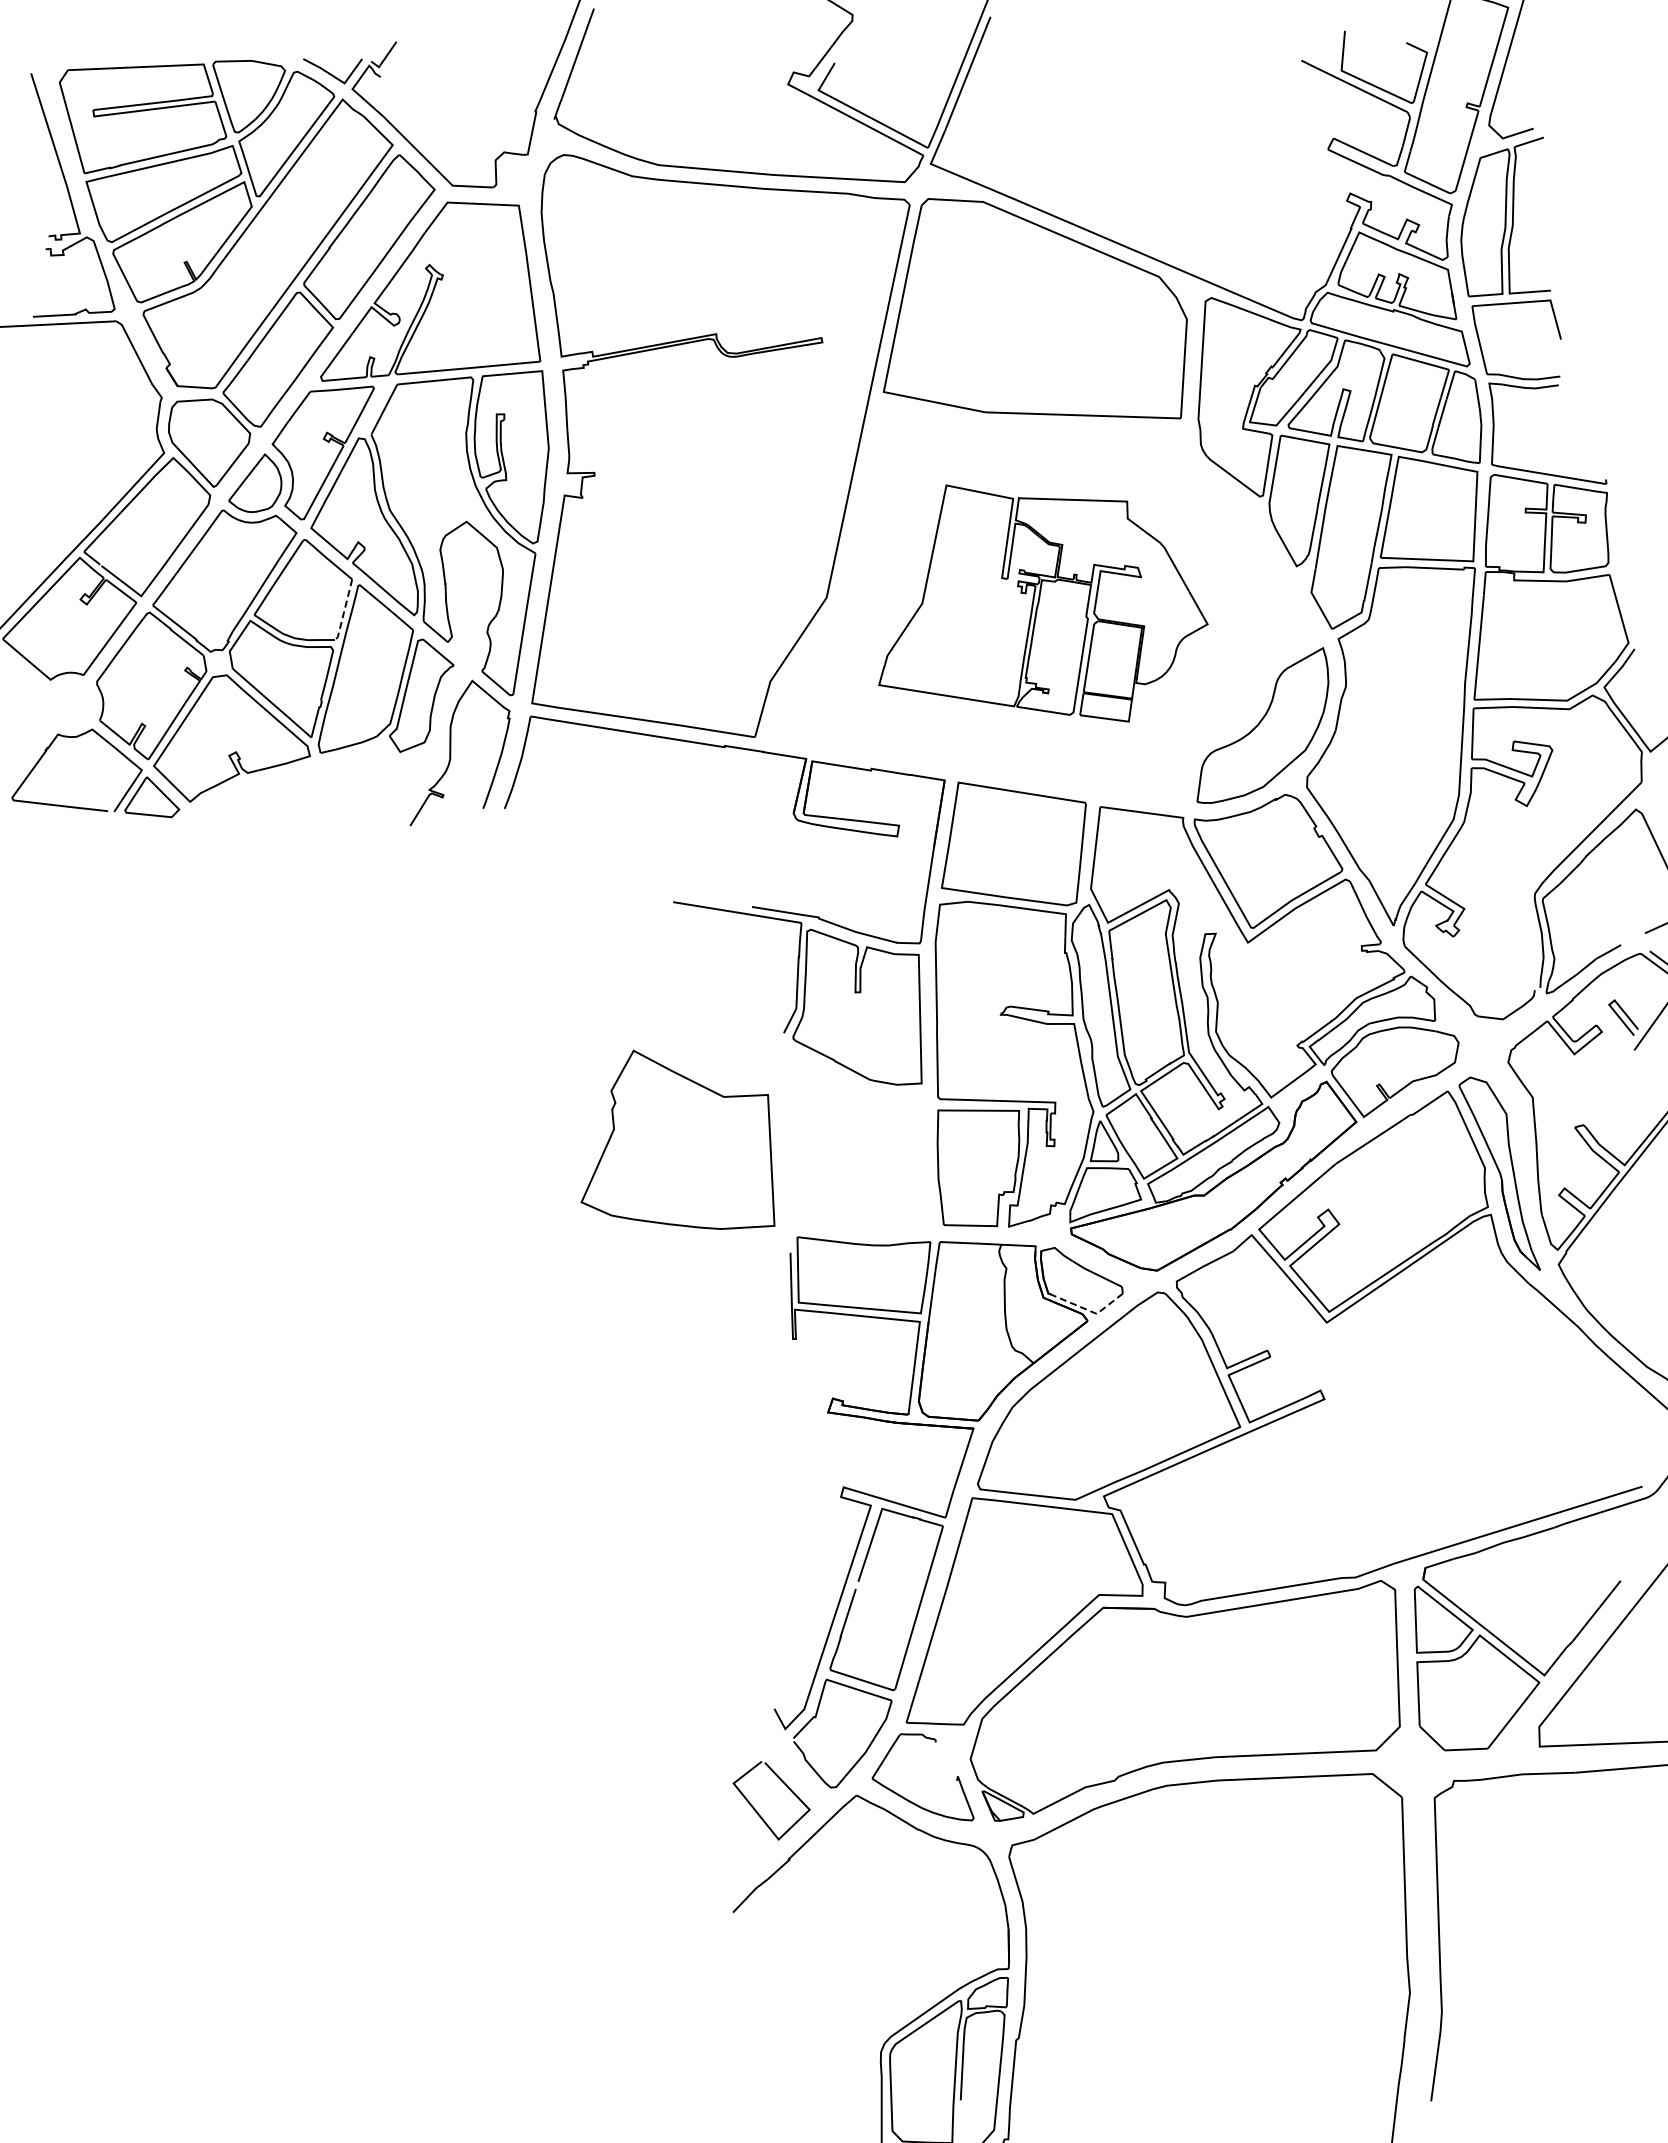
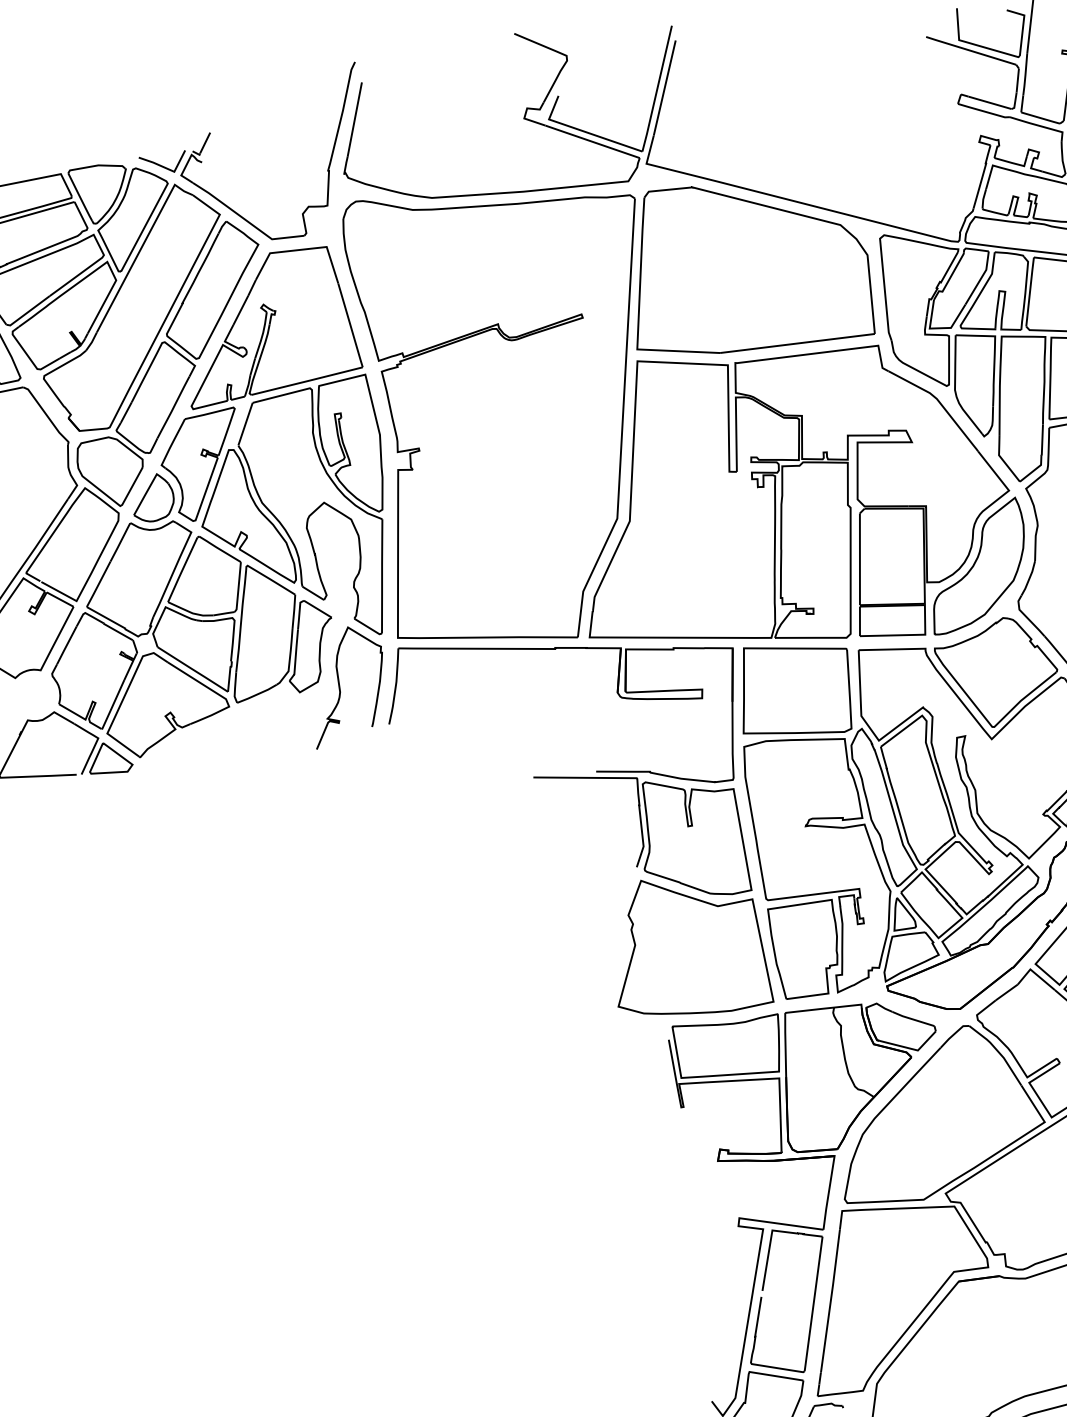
part: (1043, 603) -> (789, 496), size x1.67
line: (344, 611) -> (238, 588), dashed -> solid
part: (677, 1139) -> (686, 945), moved
line: (1089, 1310) -> (911, 1048), dashed -> solid

